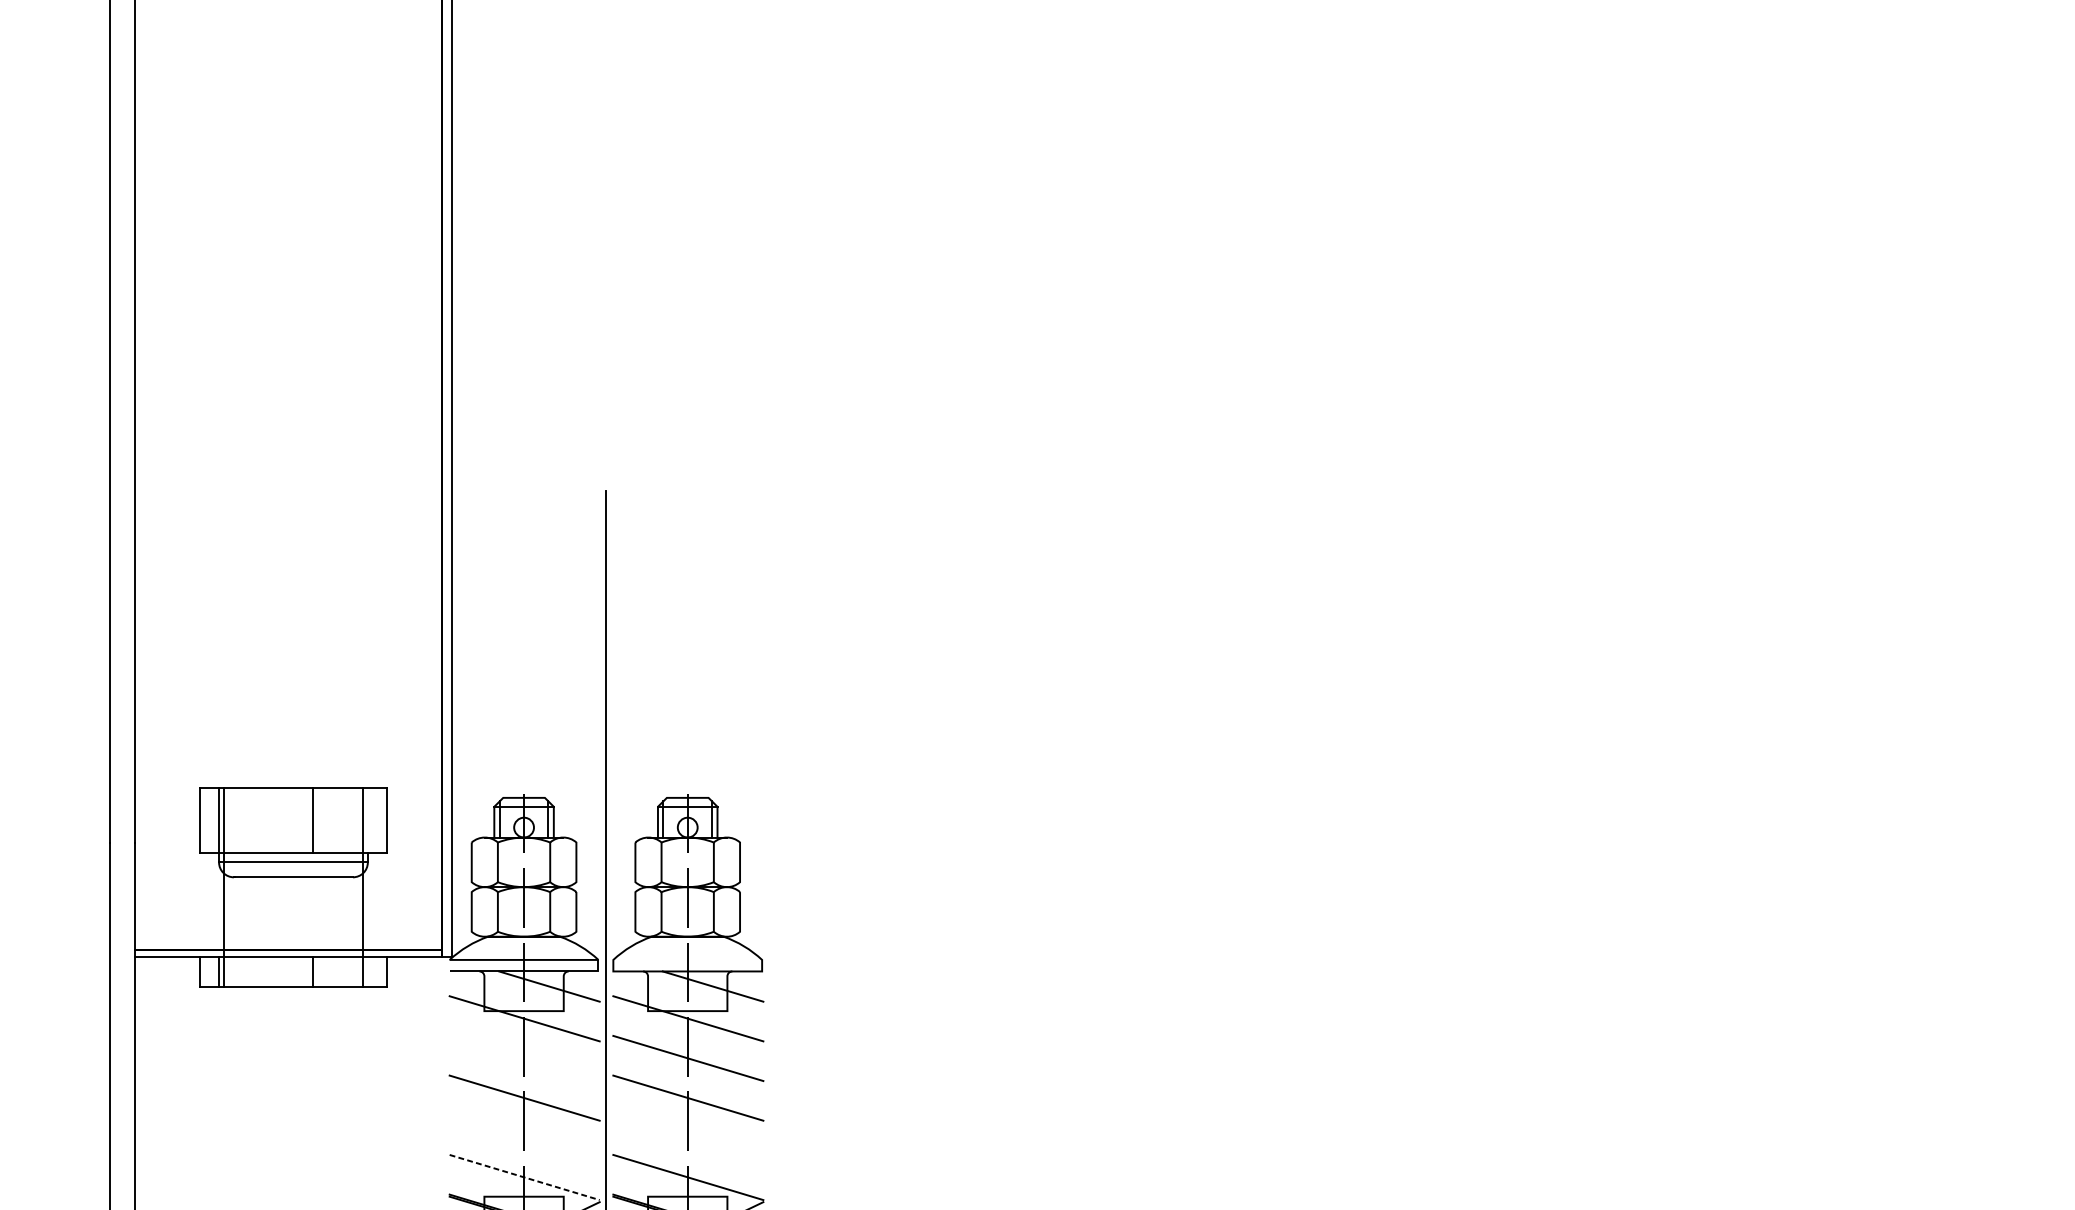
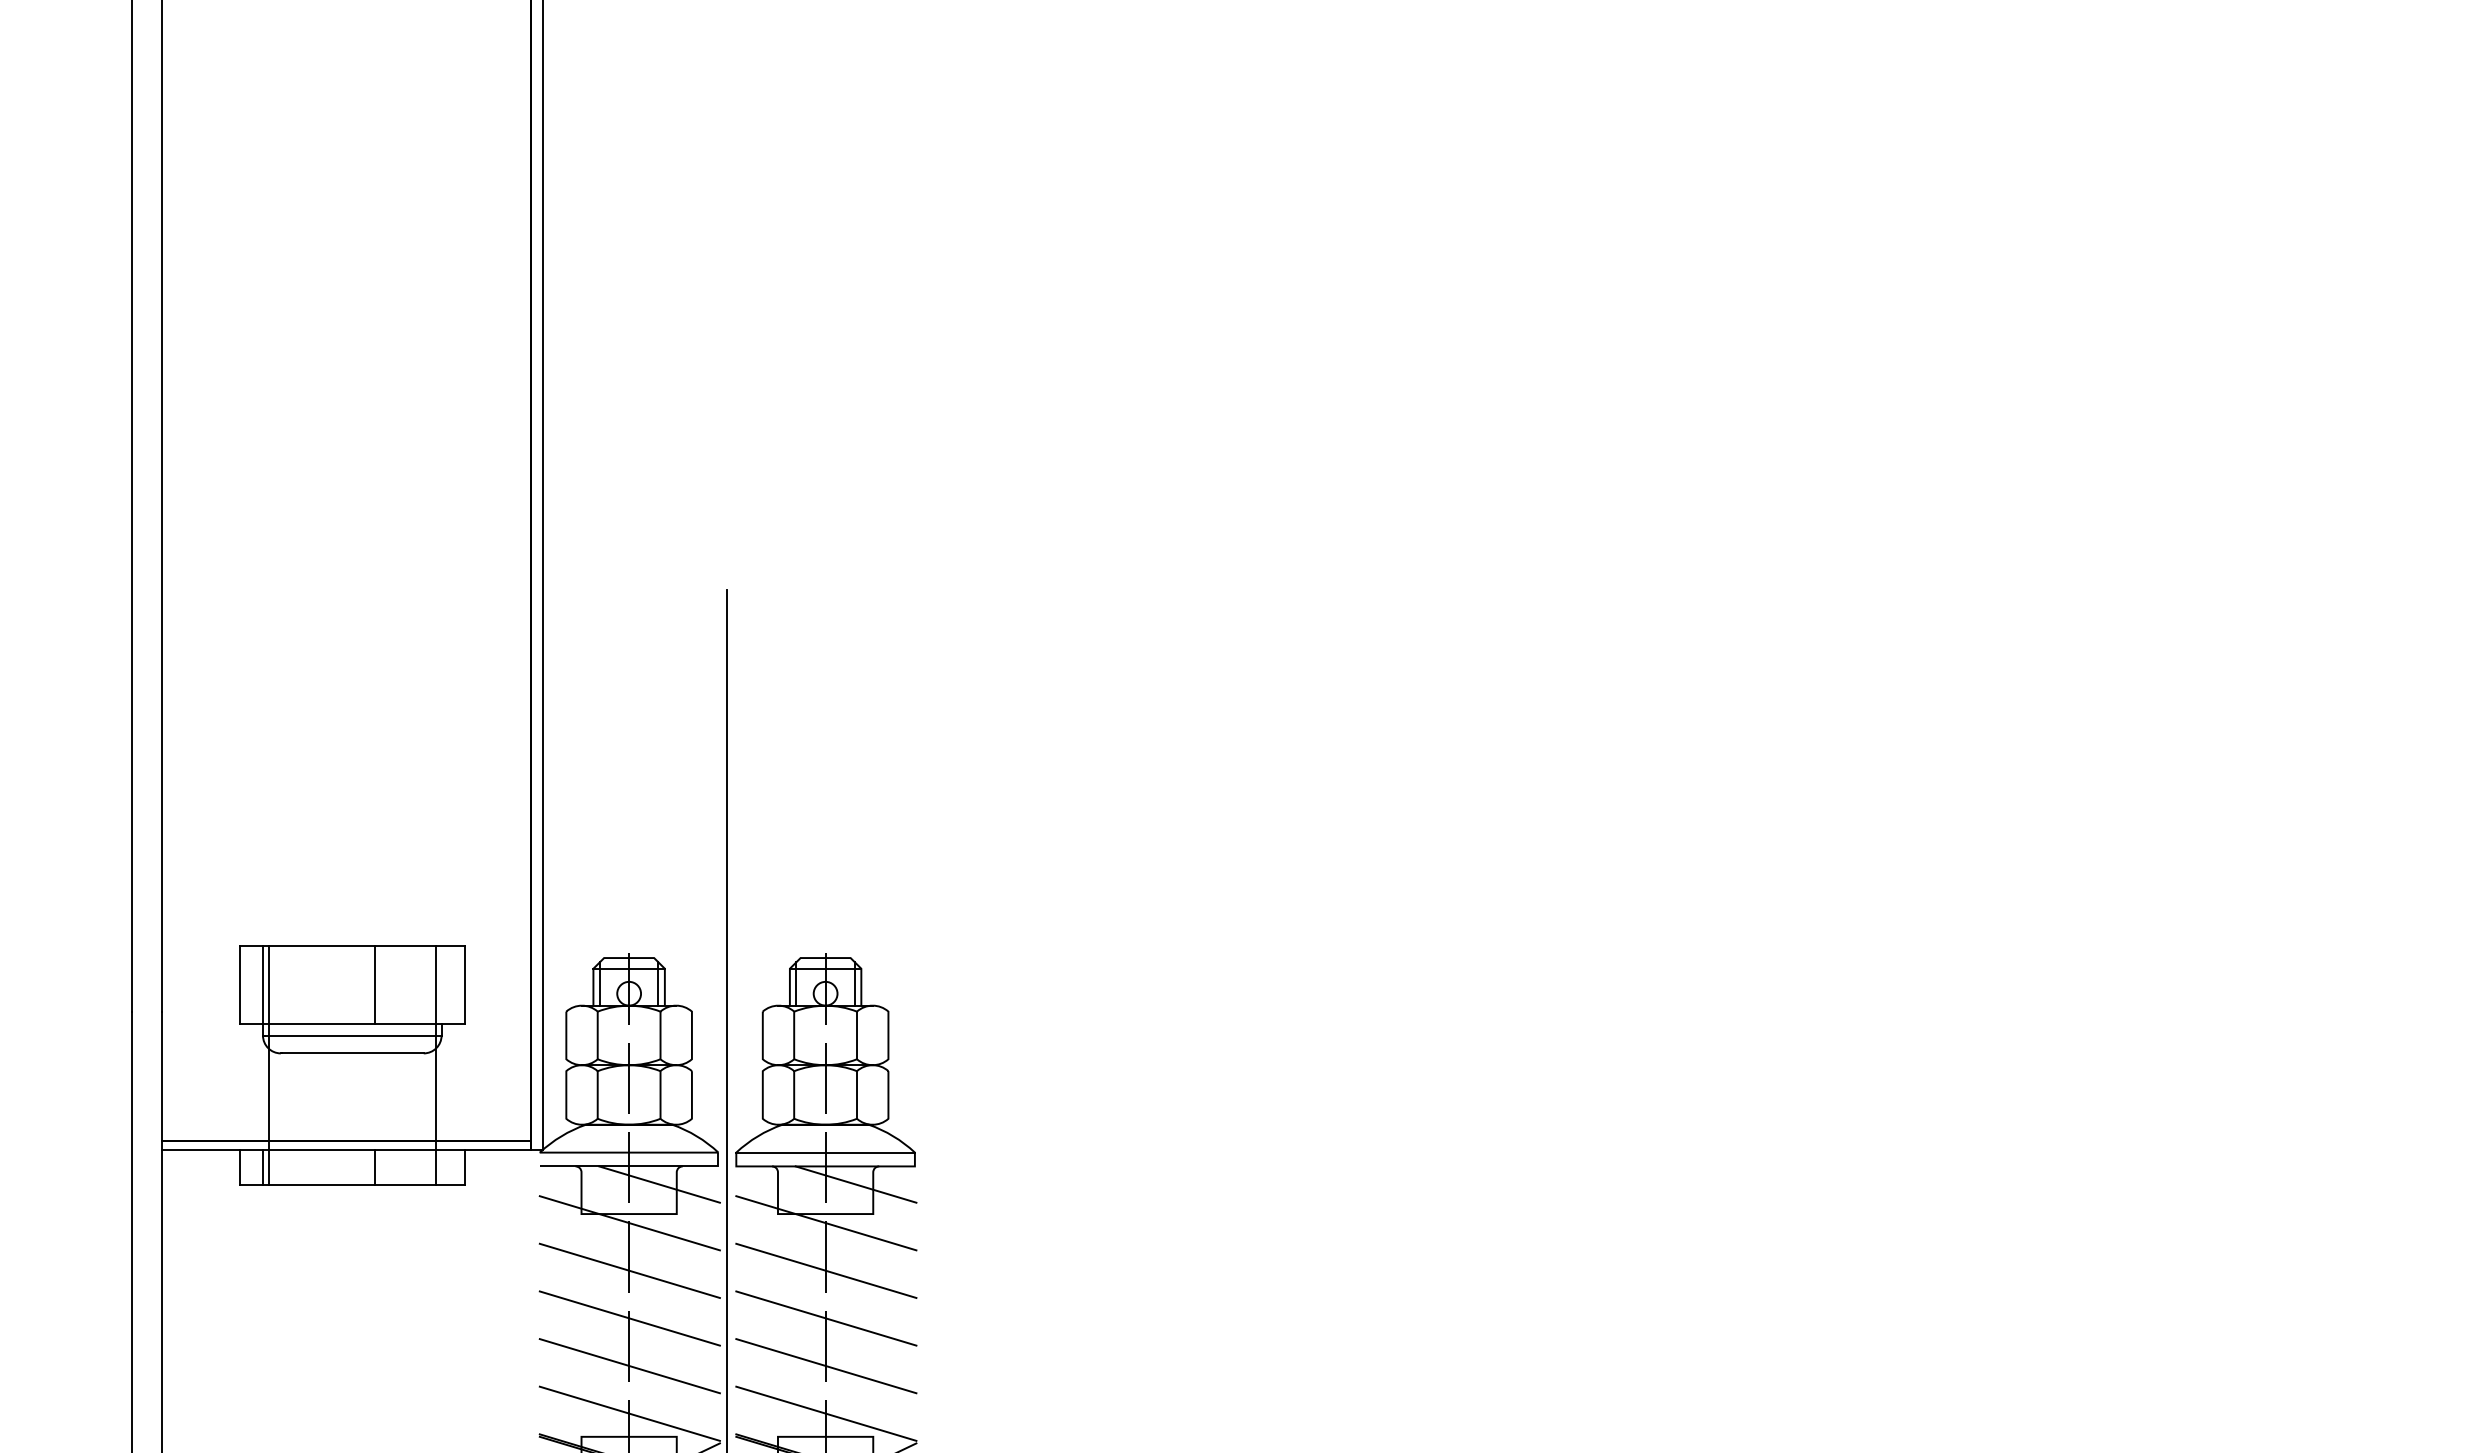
line: (687, 959) -> (825, 1152), added
line: (524, 1058) -> (629, 1270), added
line: (524, 1138) -> (629, 1366), added
line: (688, 1138) -> (826, 1366), added
line: (525, 1177) -> (630, 1413), dashed -> solid

